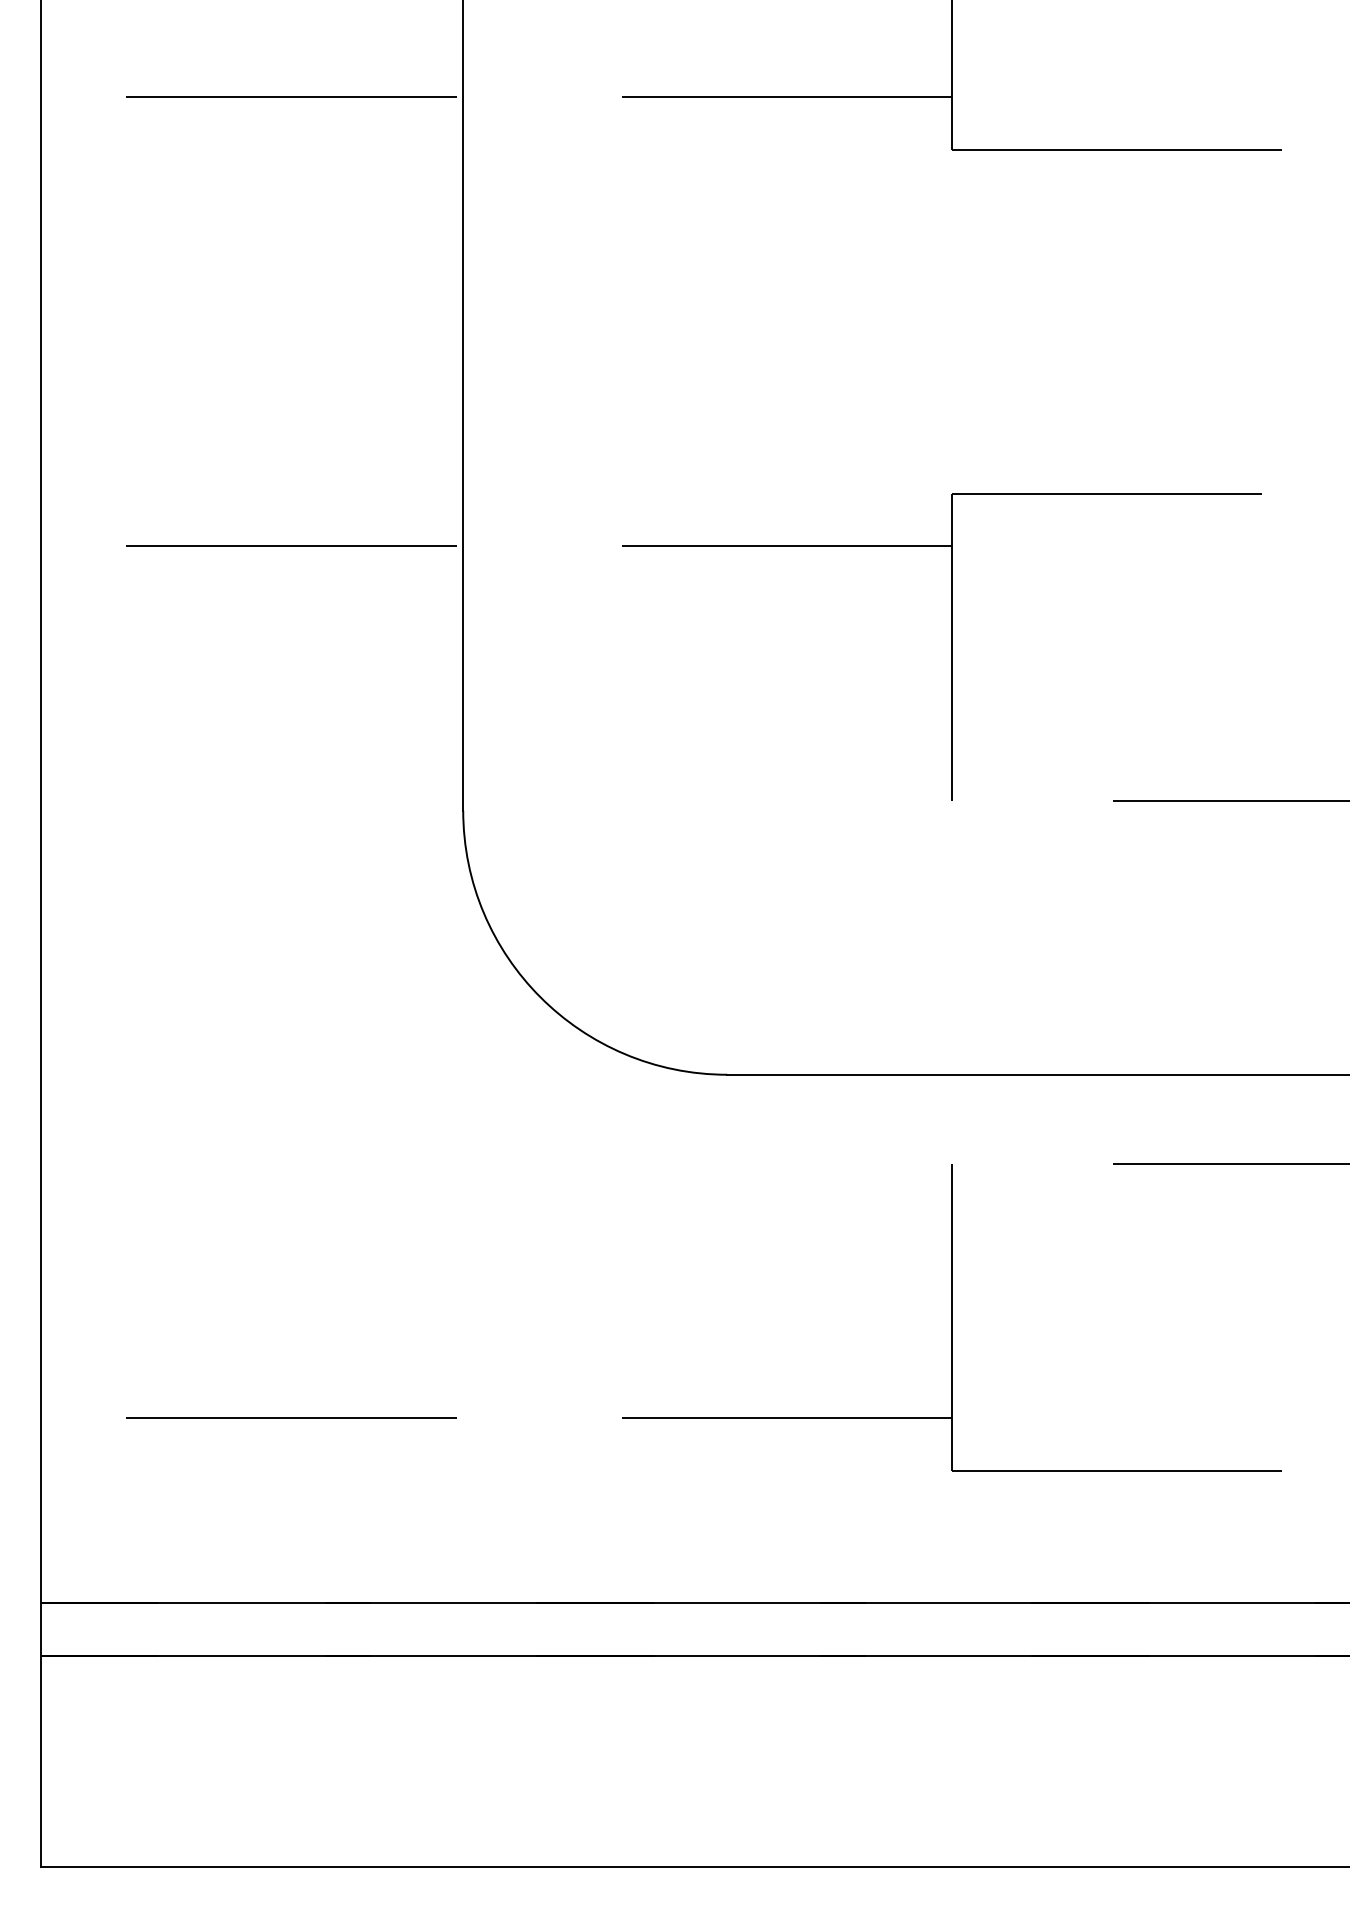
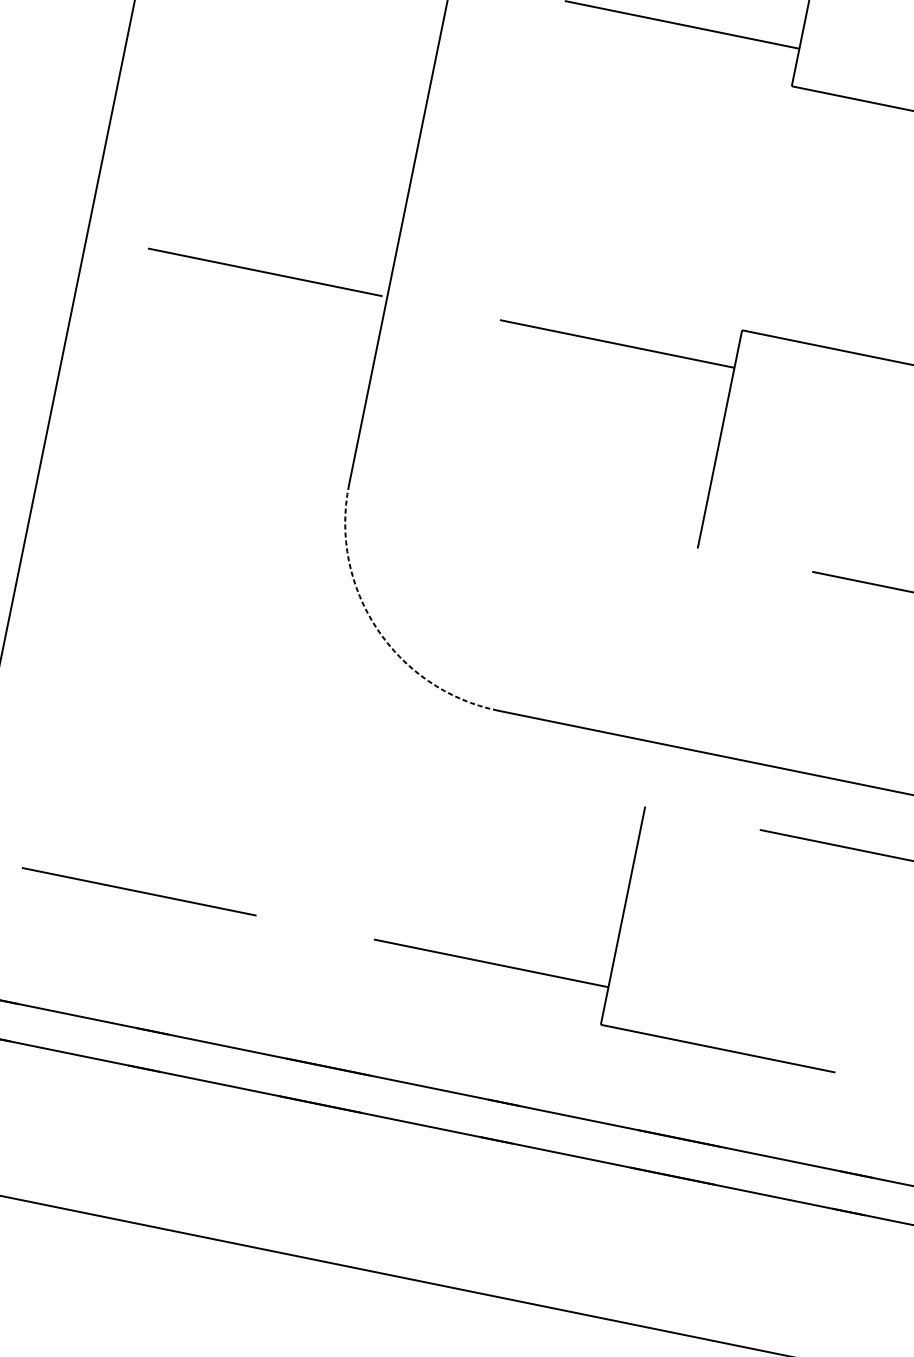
arc: (540, 997) -> (376, 628), solid -> dashed

